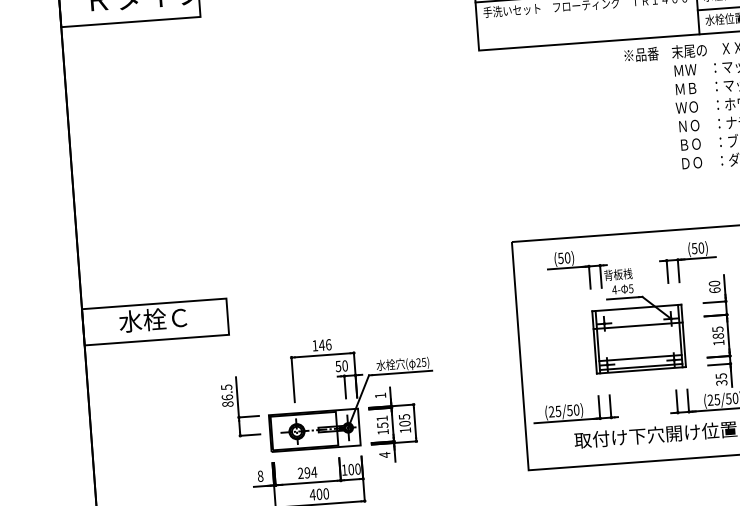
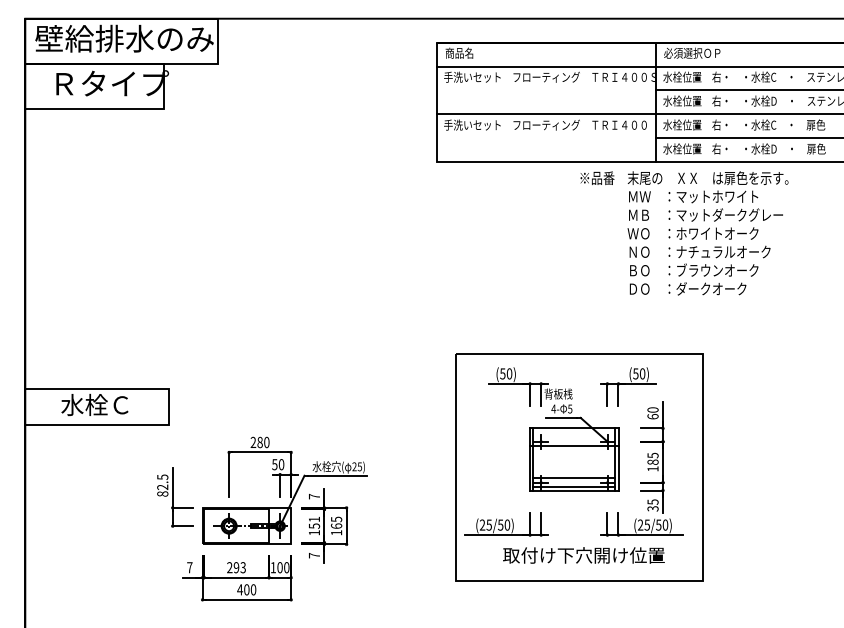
text: (321, 345) -> (259, 442), 146 -> 280
text: (380, 395) -> (314, 496), 1 -> 7
text: (227, 396) -> (162, 486), 86.5 -> 82.5
text: (404, 423) -> (336, 525), 105 -> 165
text: (384, 454) -> (314, 555), 4 -> 7
text: (314, 472) -> (243, 567), 294 -> 293
text: (260, 476) -> (189, 567), 8 -> 7

